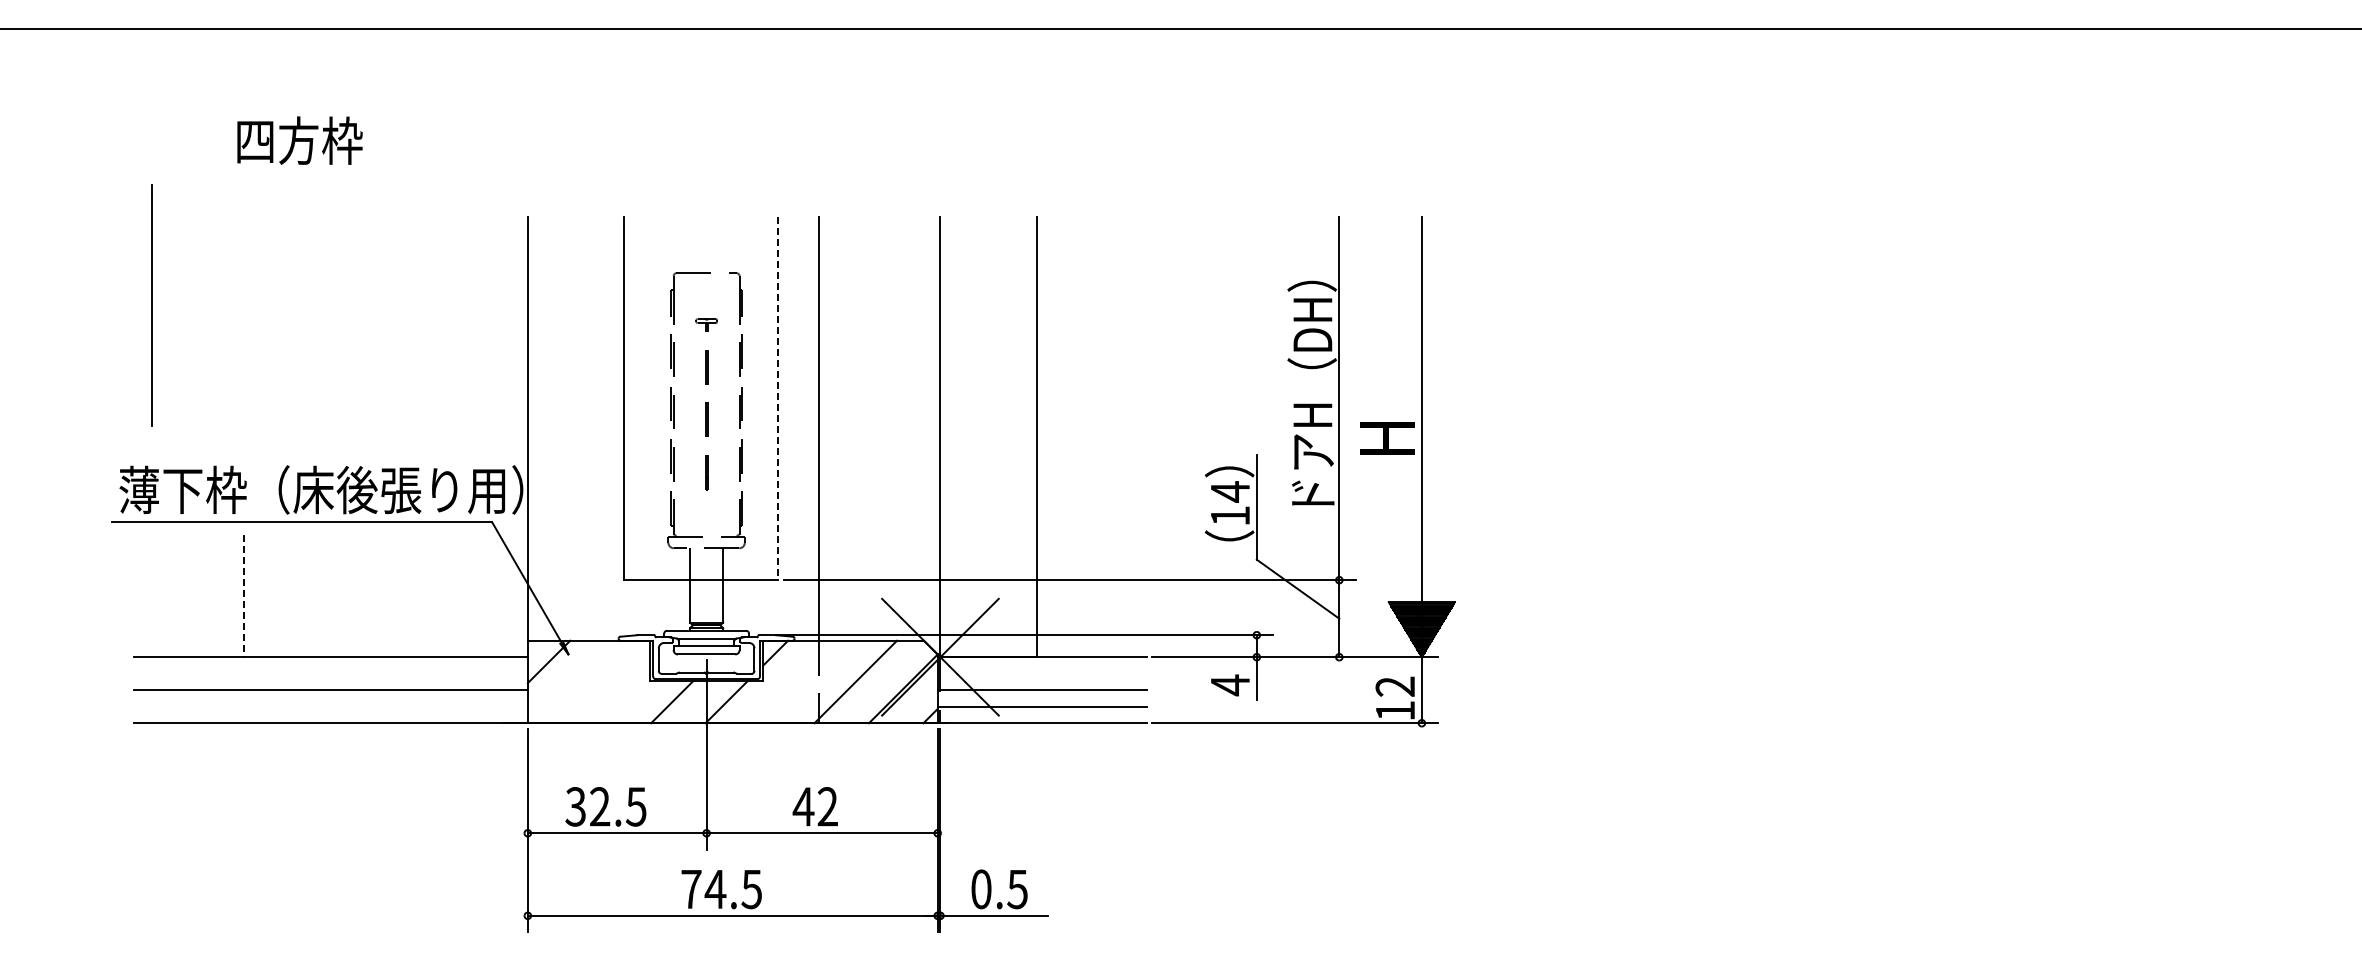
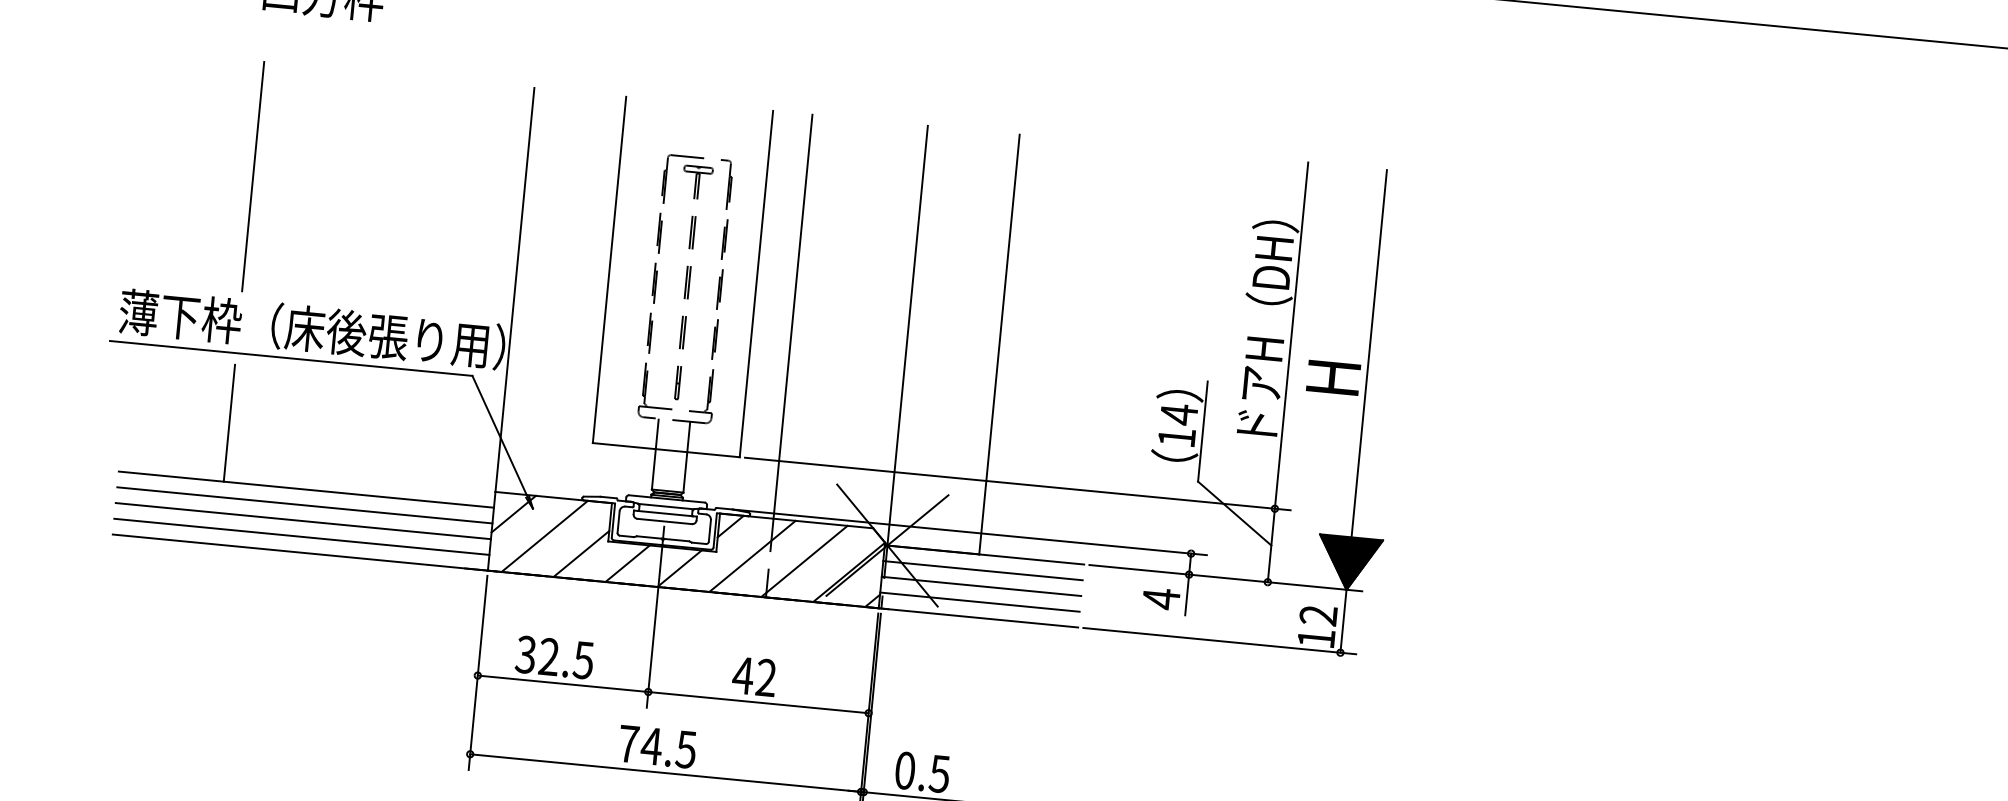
line: (151, 305) -> (252, 176), moved
line: (778, 398) -> (756, 283), dashed -> solid
part: (706, 403) -> (687, 282), size x1.43
line: (244, 596) -> (229, 423), dashed -> solid
line: (330, 673) -> (304, 505), added
line: (1041, 673) -> (982, 570), added
line: (583, 681) -> (544, 535), added
line: (801, 681) -> (752, 555), added
line: (622, 696) -> (580, 553), added
line: (330, 706) -> (301, 536), added

